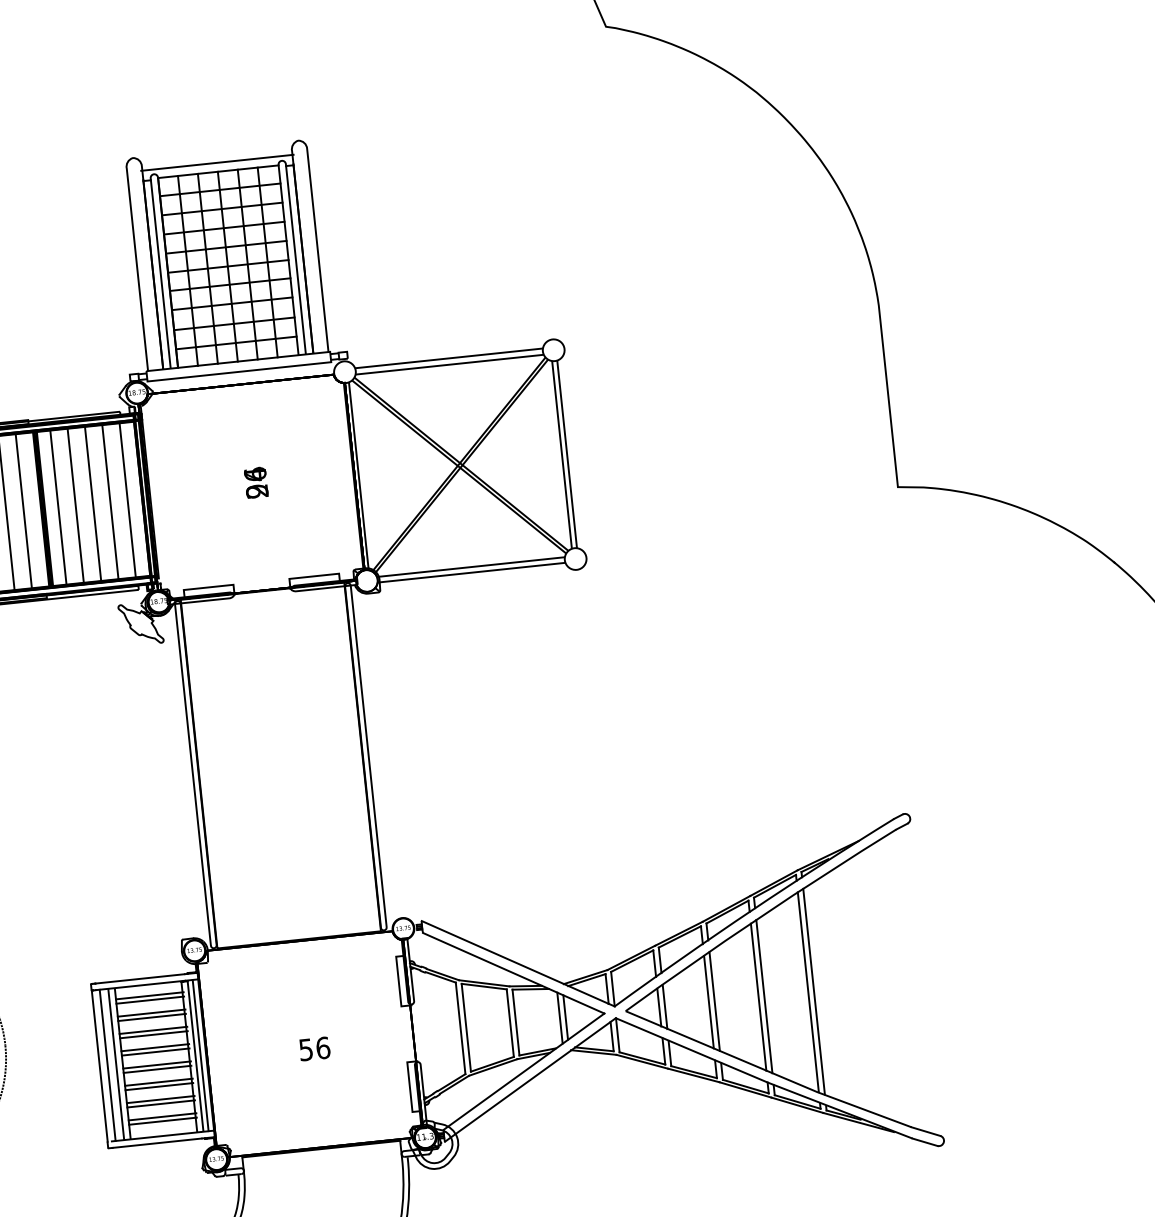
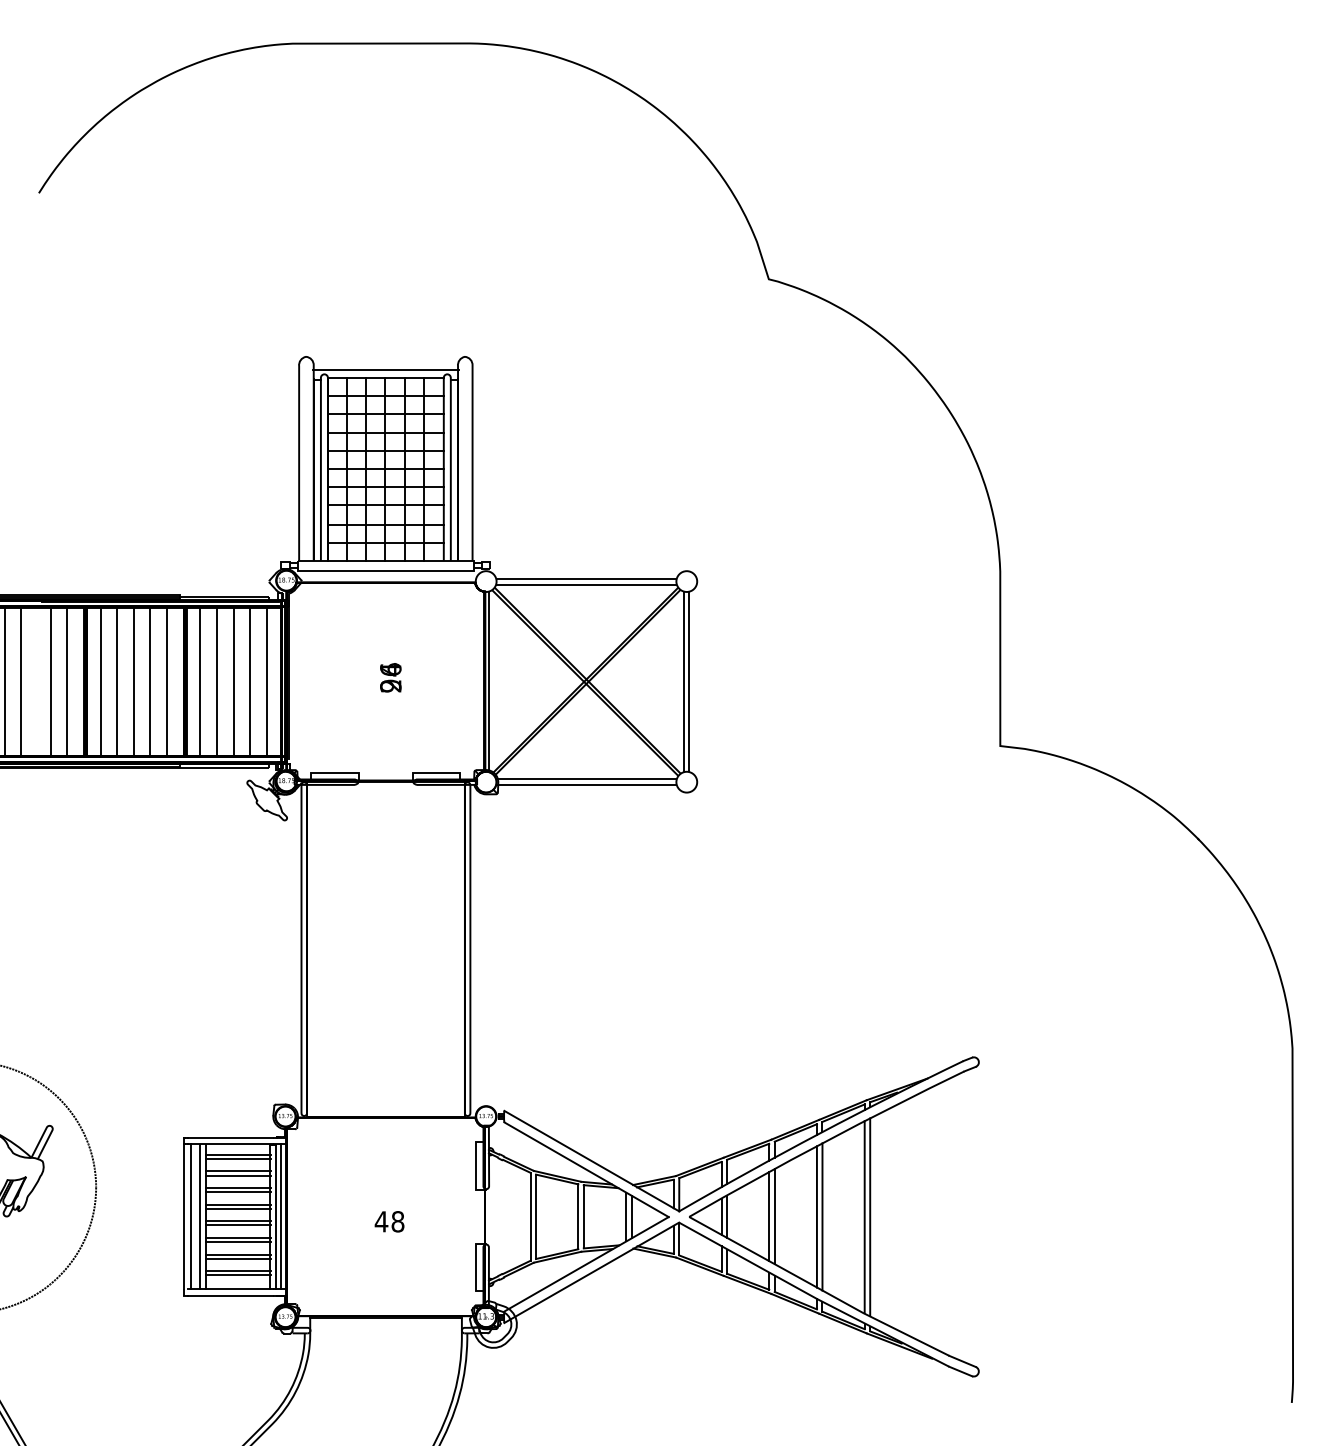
text: (314, 1048) -> (389, 1221), 56 -> 48

